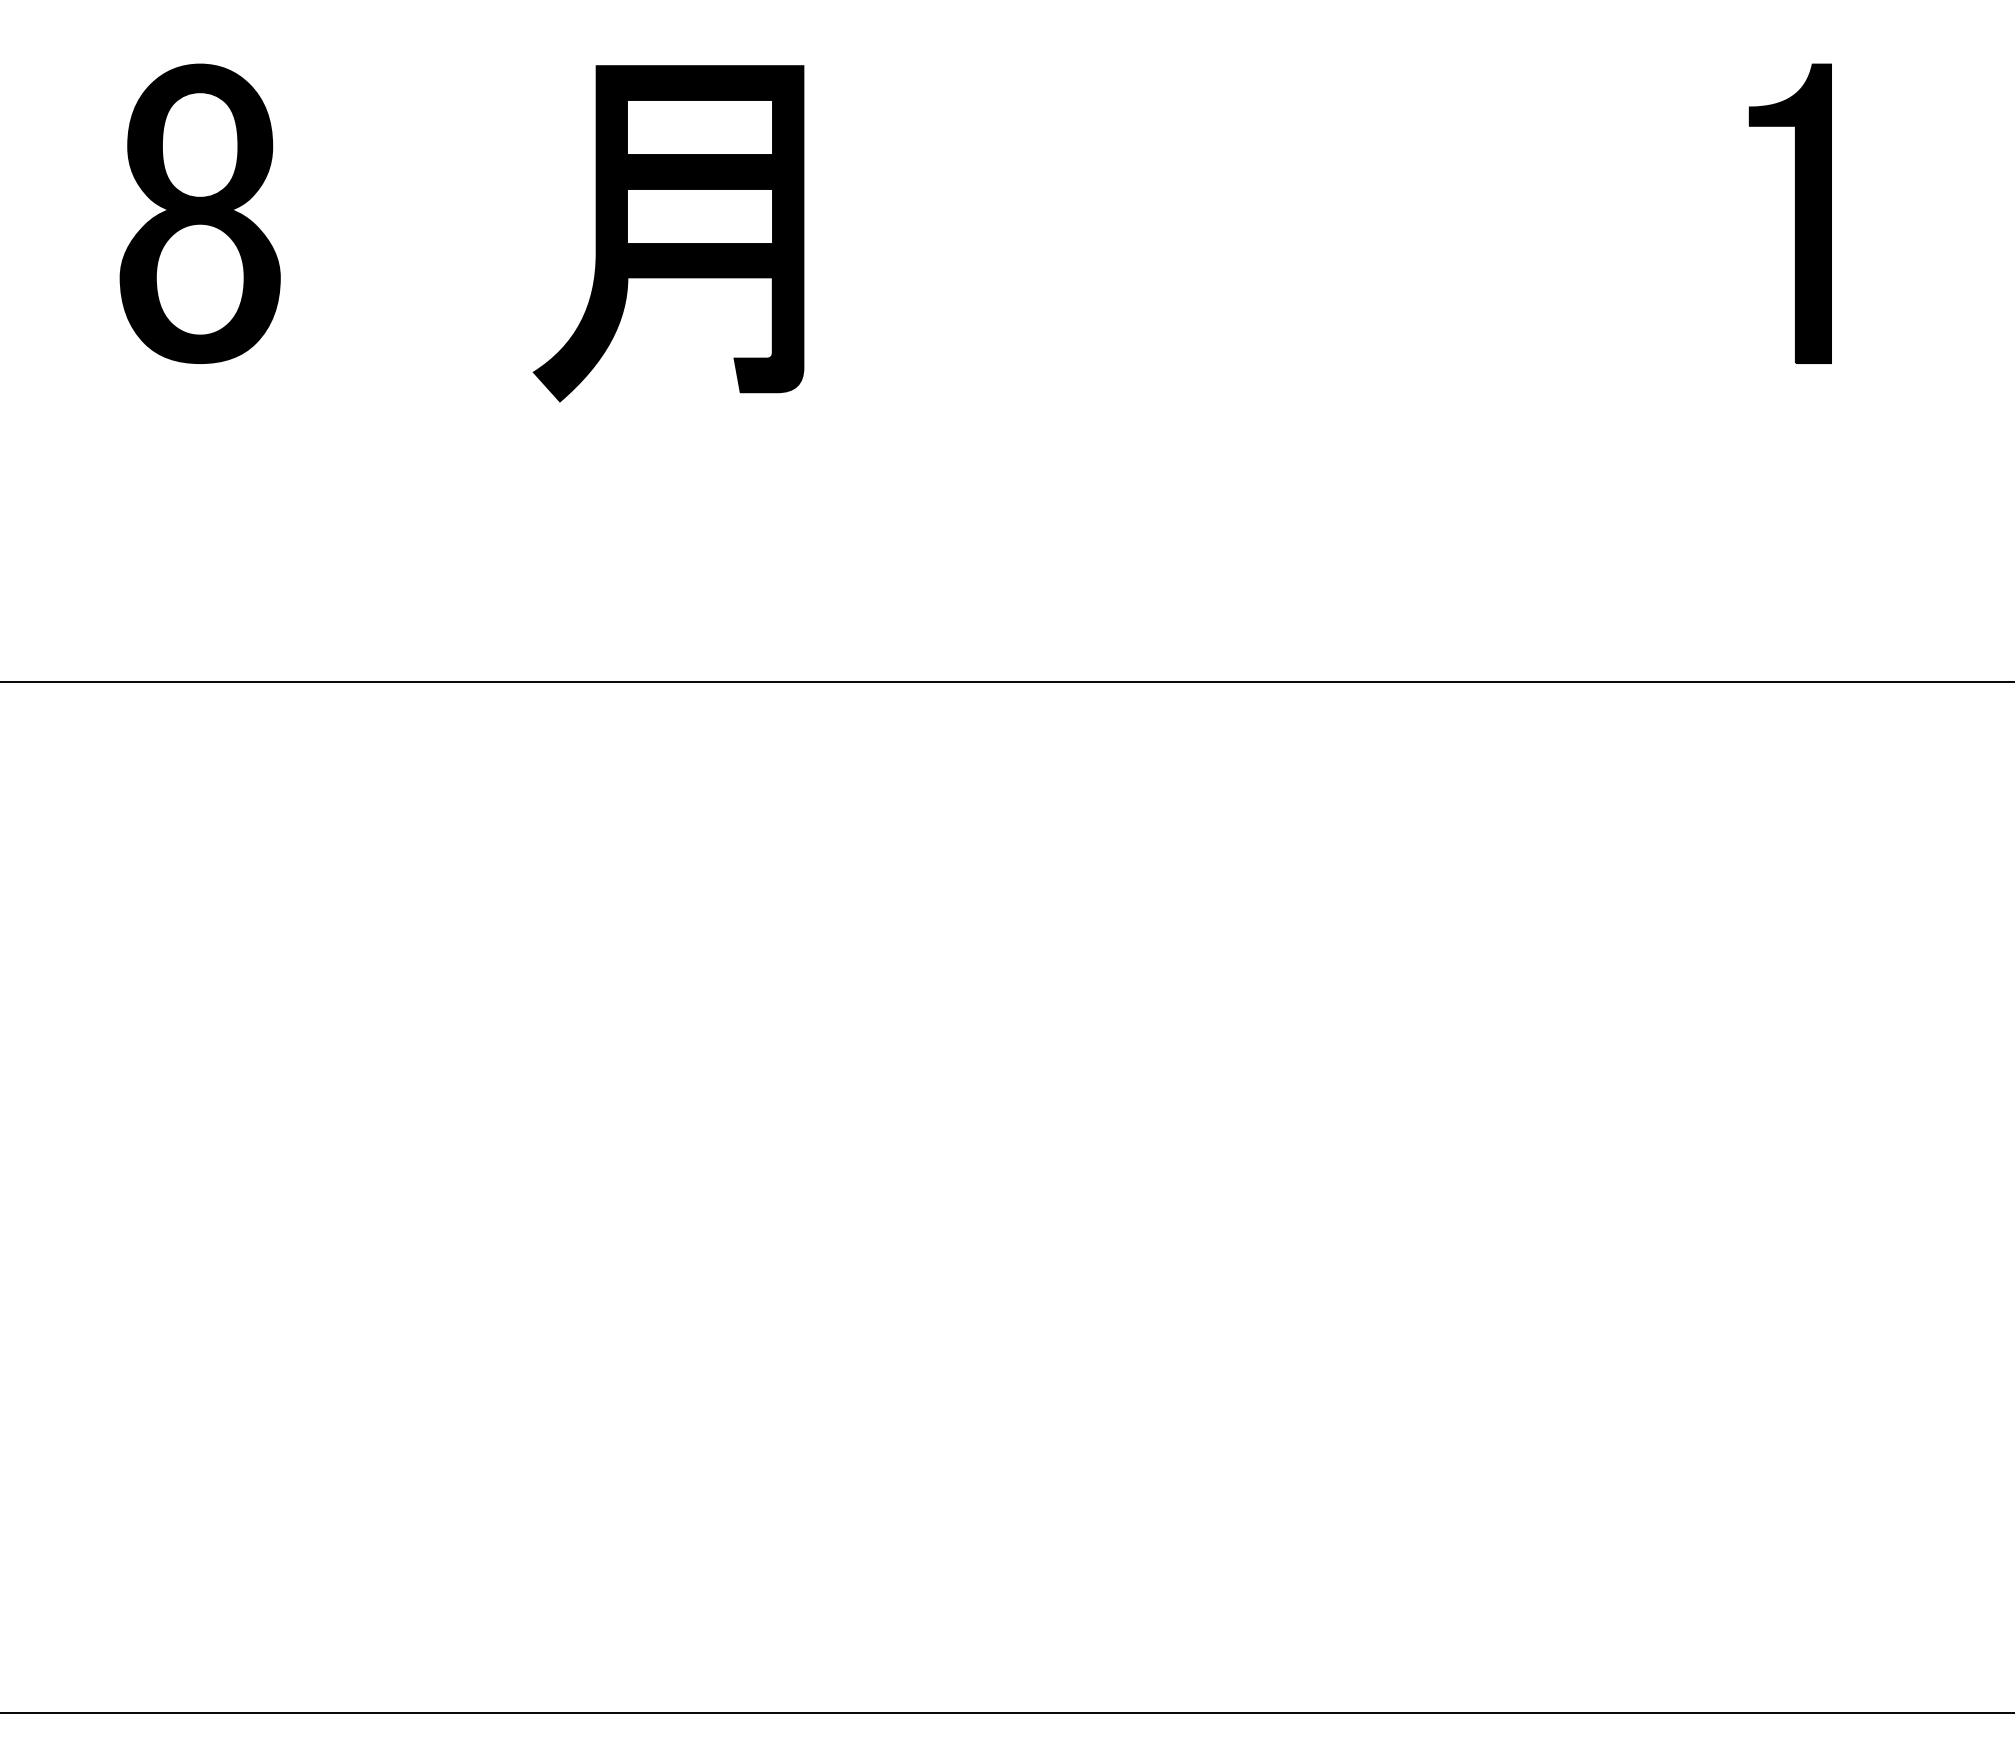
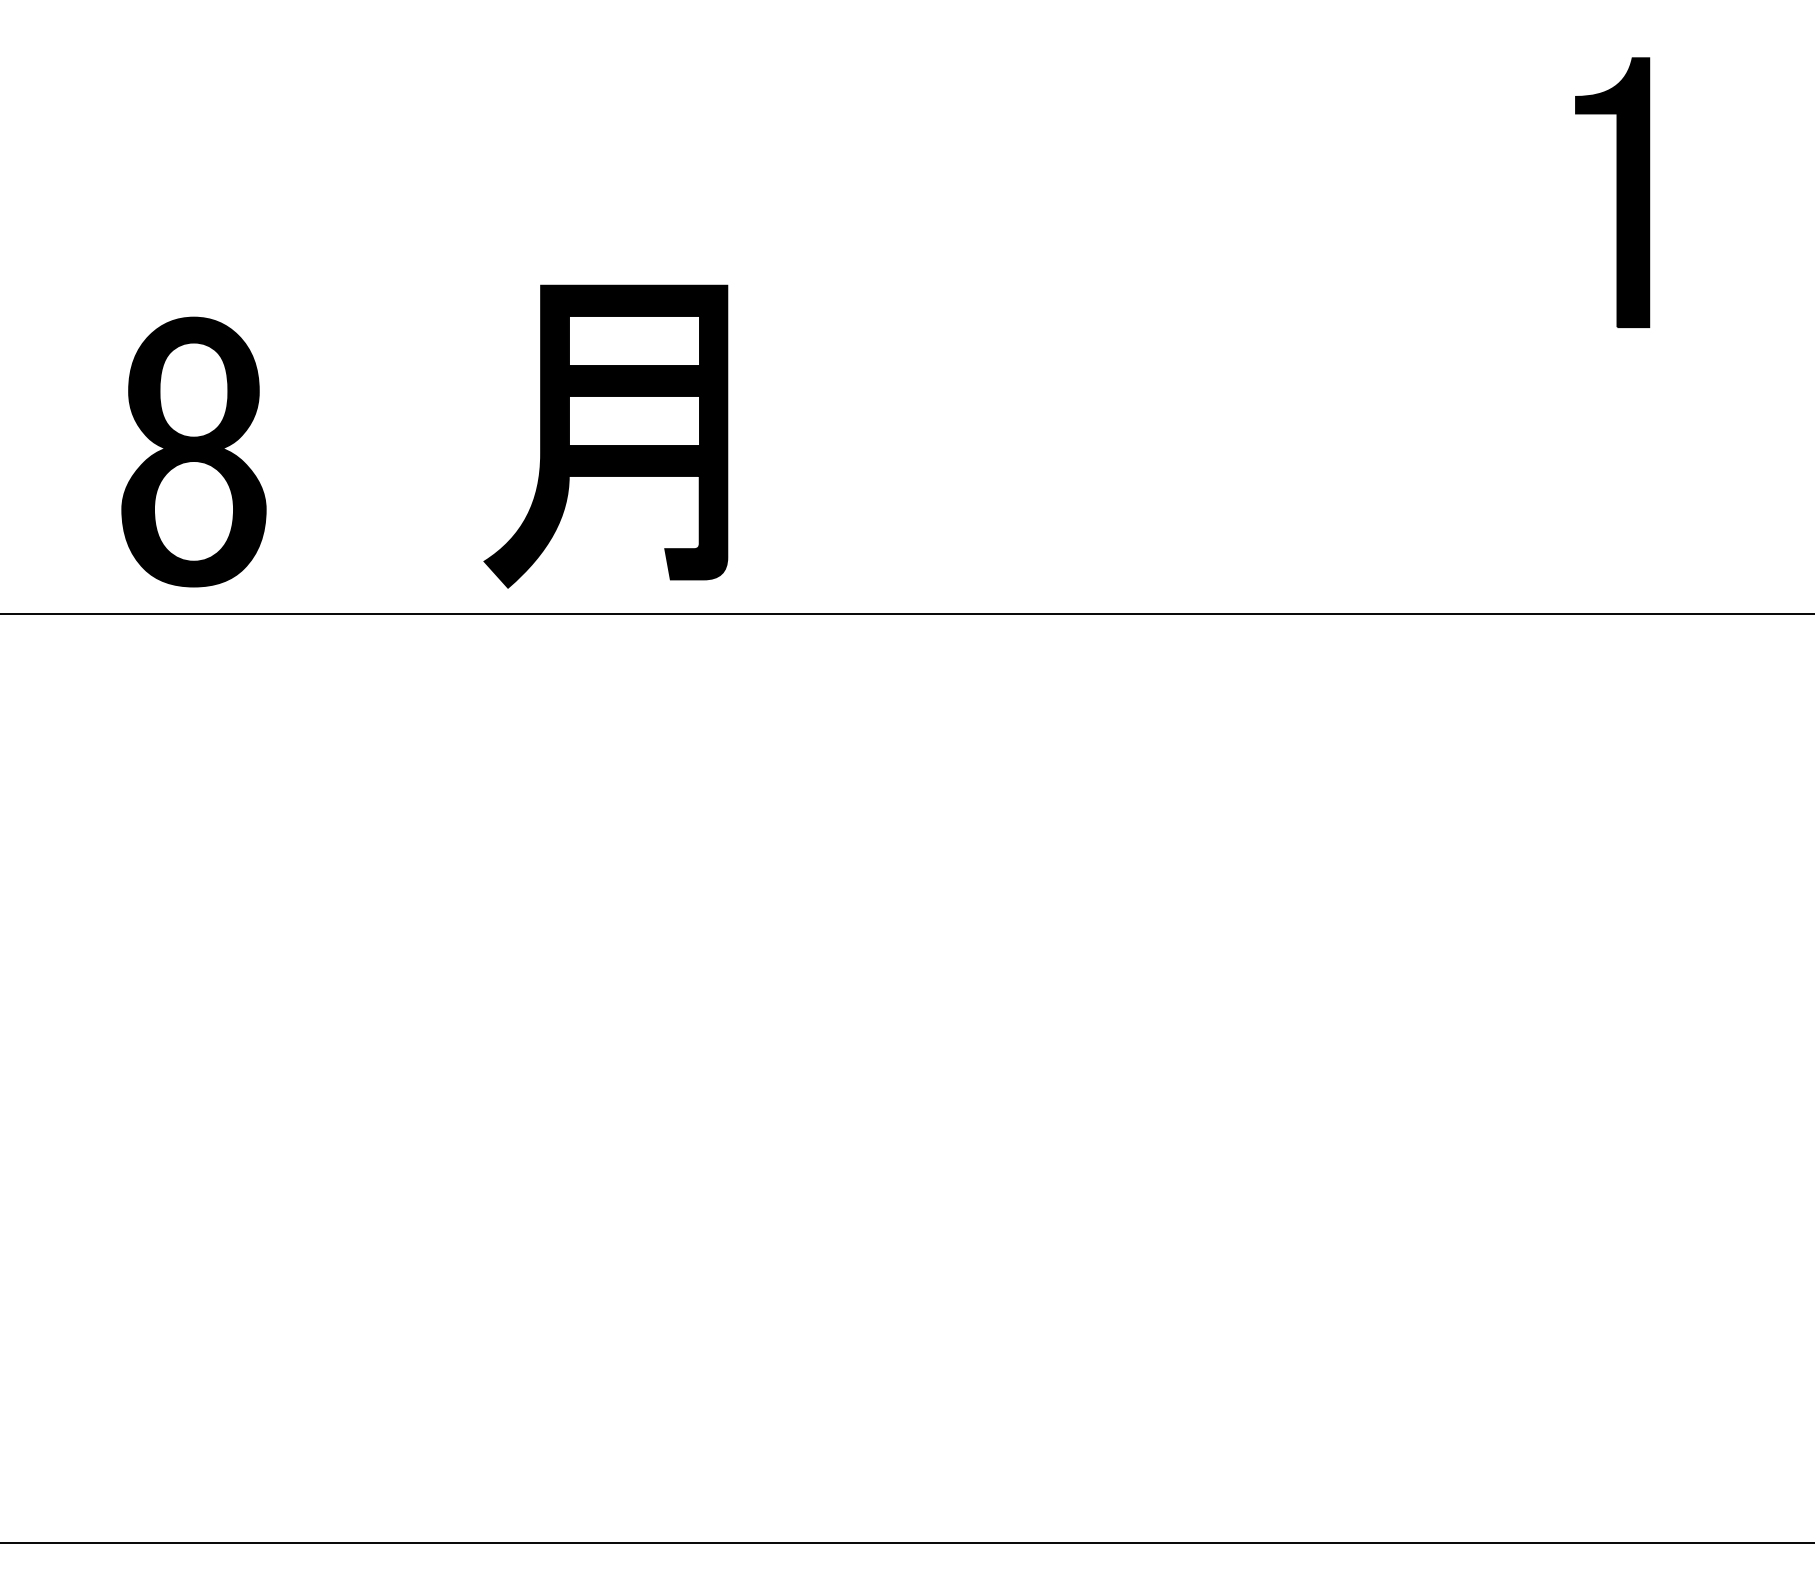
part: (199, 213) -> (193, 451), moved
part: (668, 233) -> (605, 436), moved

